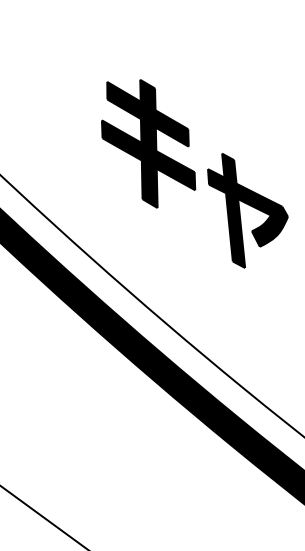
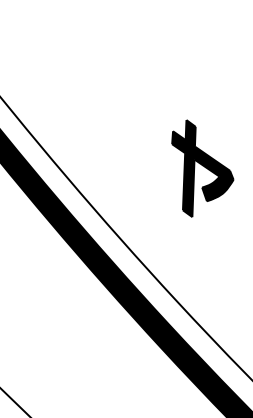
part: (148, 143) -> (127, 89), removed
part: (247, 210) -> (200, 169), moved

